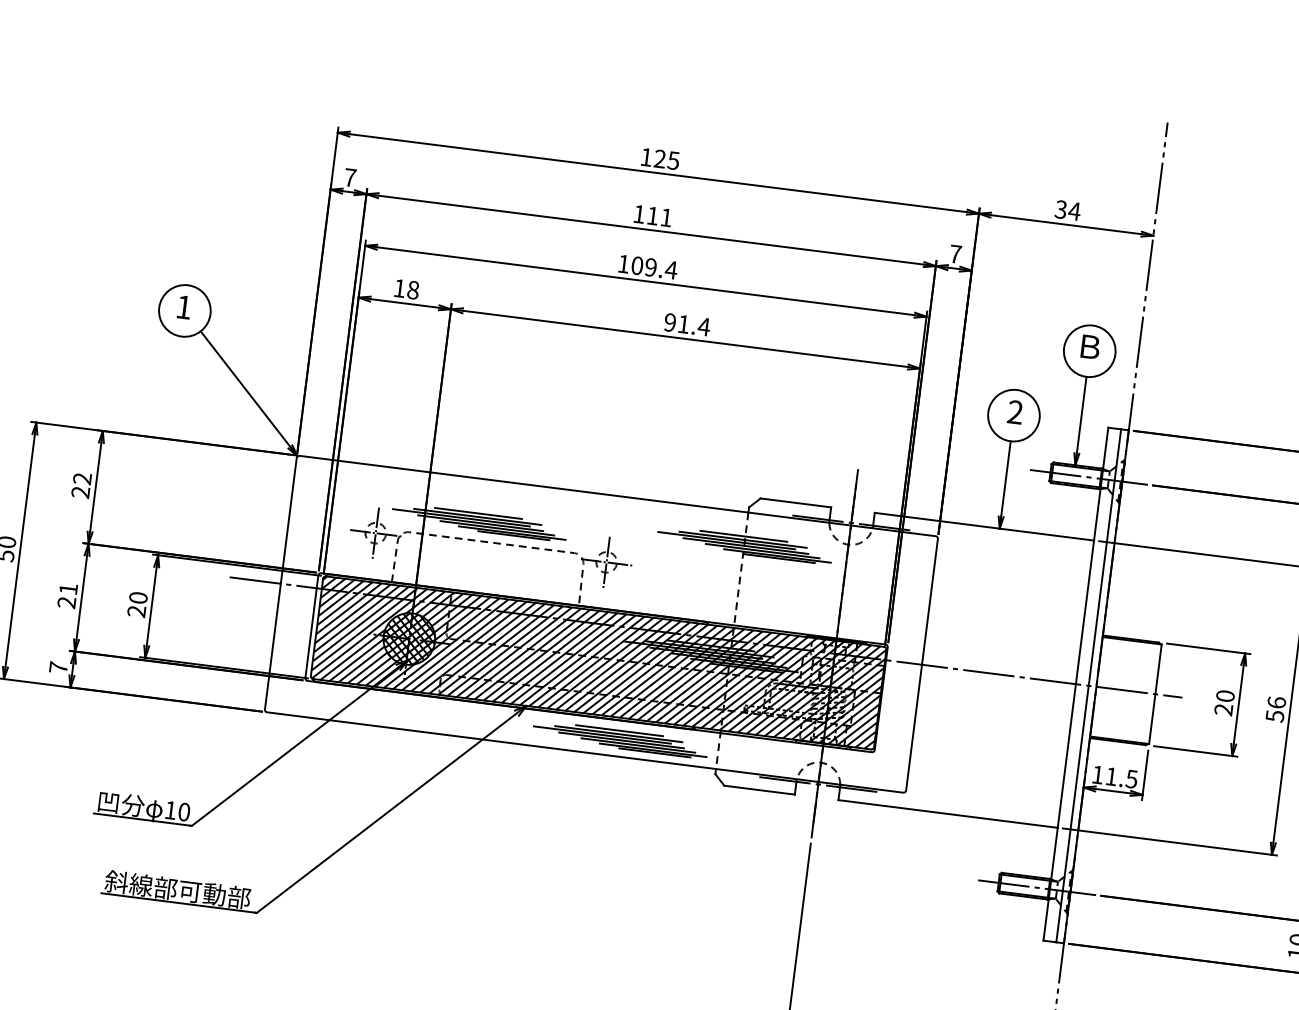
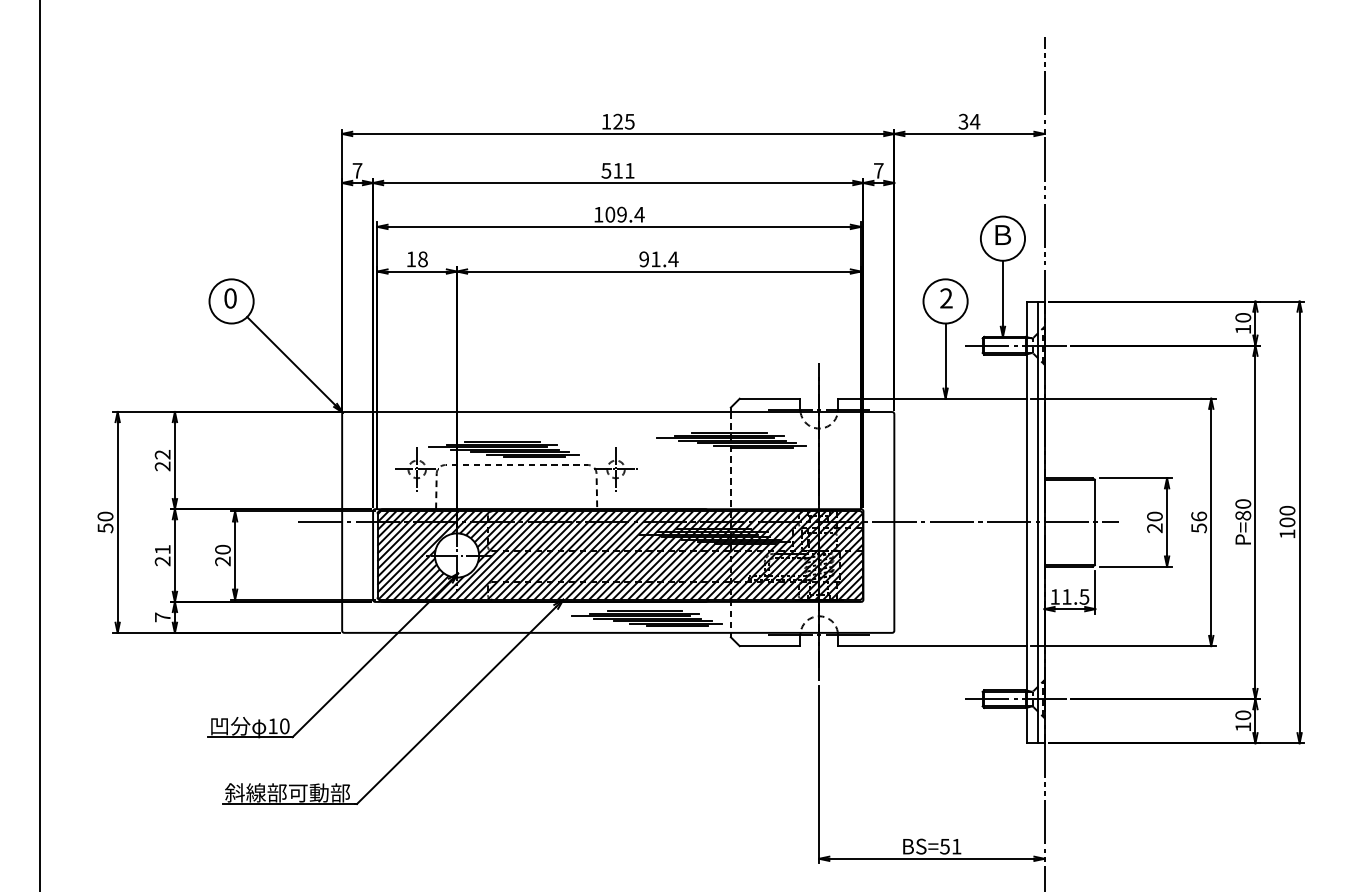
text: (639, 213) -> (606, 170), 111 -> 511
text: (184, 307) -> (230, 298), 1 -> 0
hatch: (408, 638) -> (456, 555), removed

